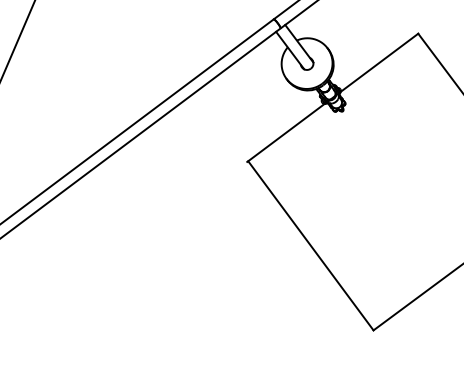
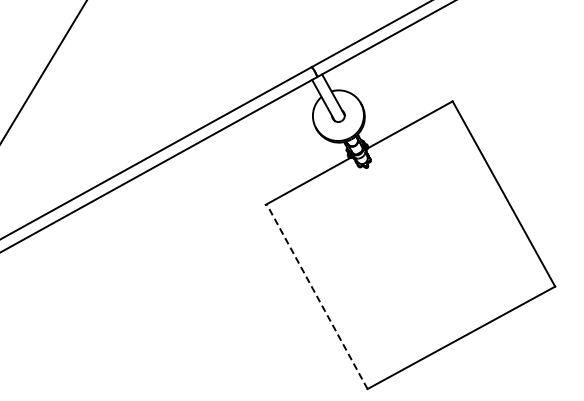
line: (310, 245) -> (316, 296), solid -> dashed

